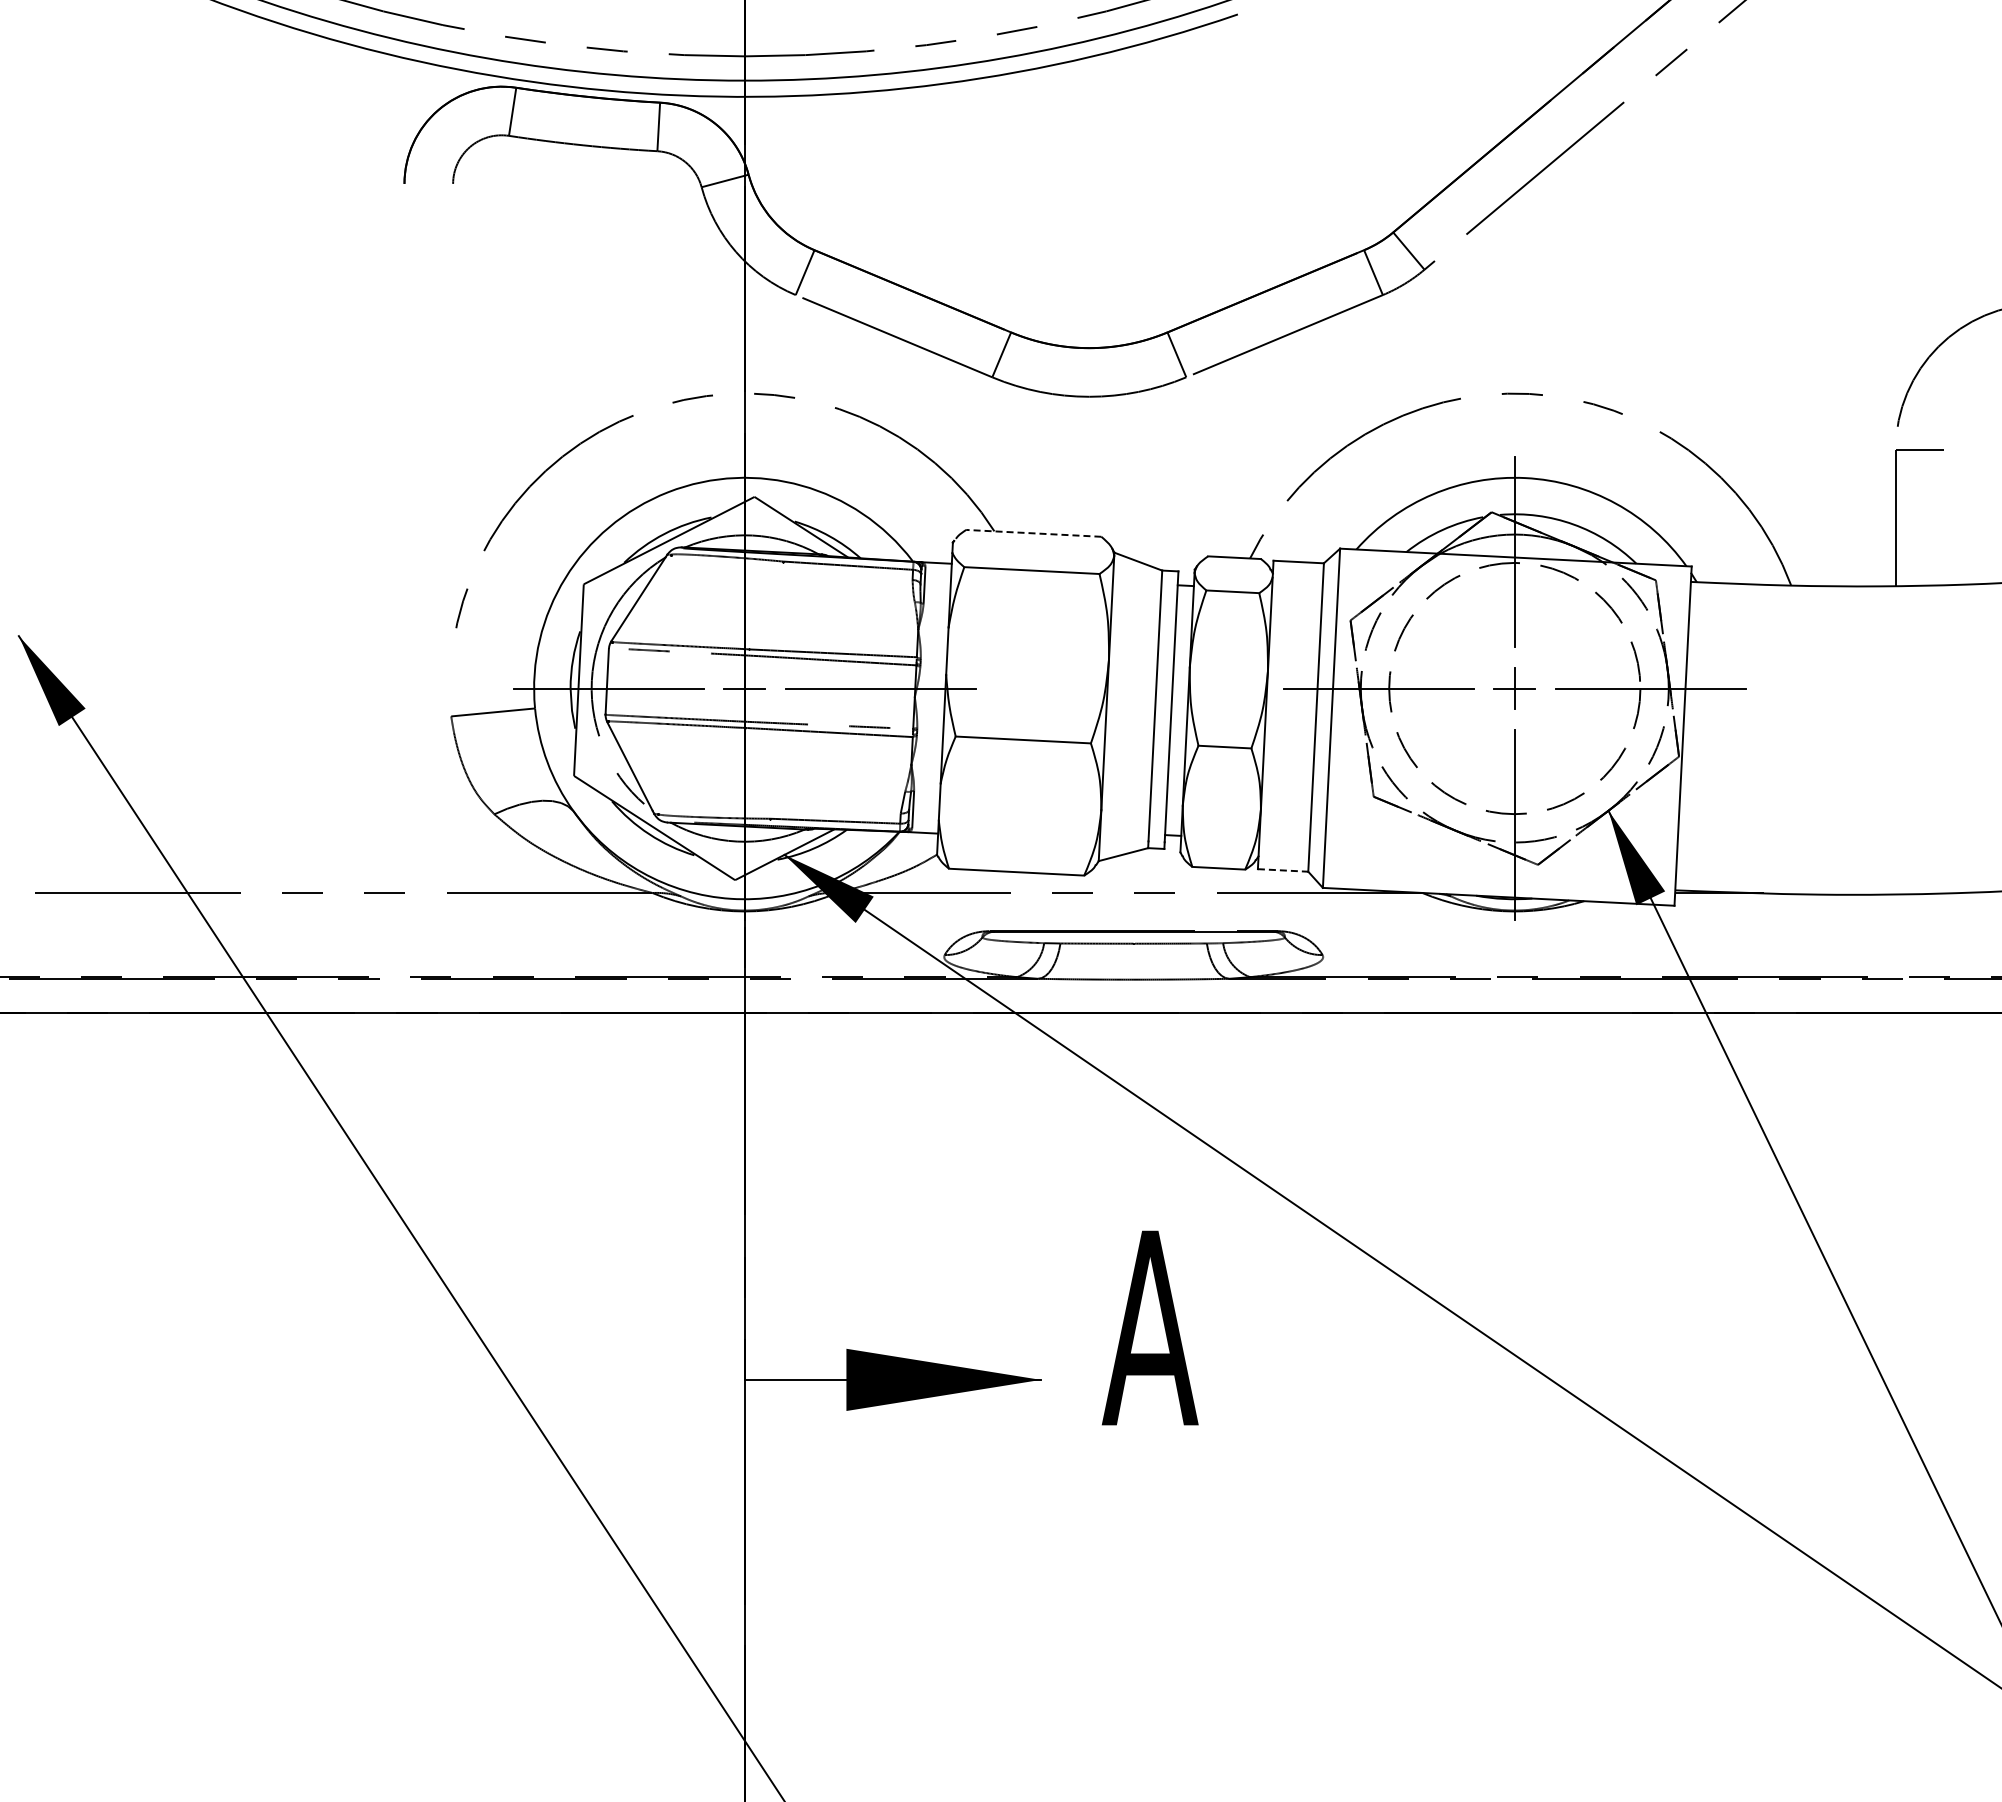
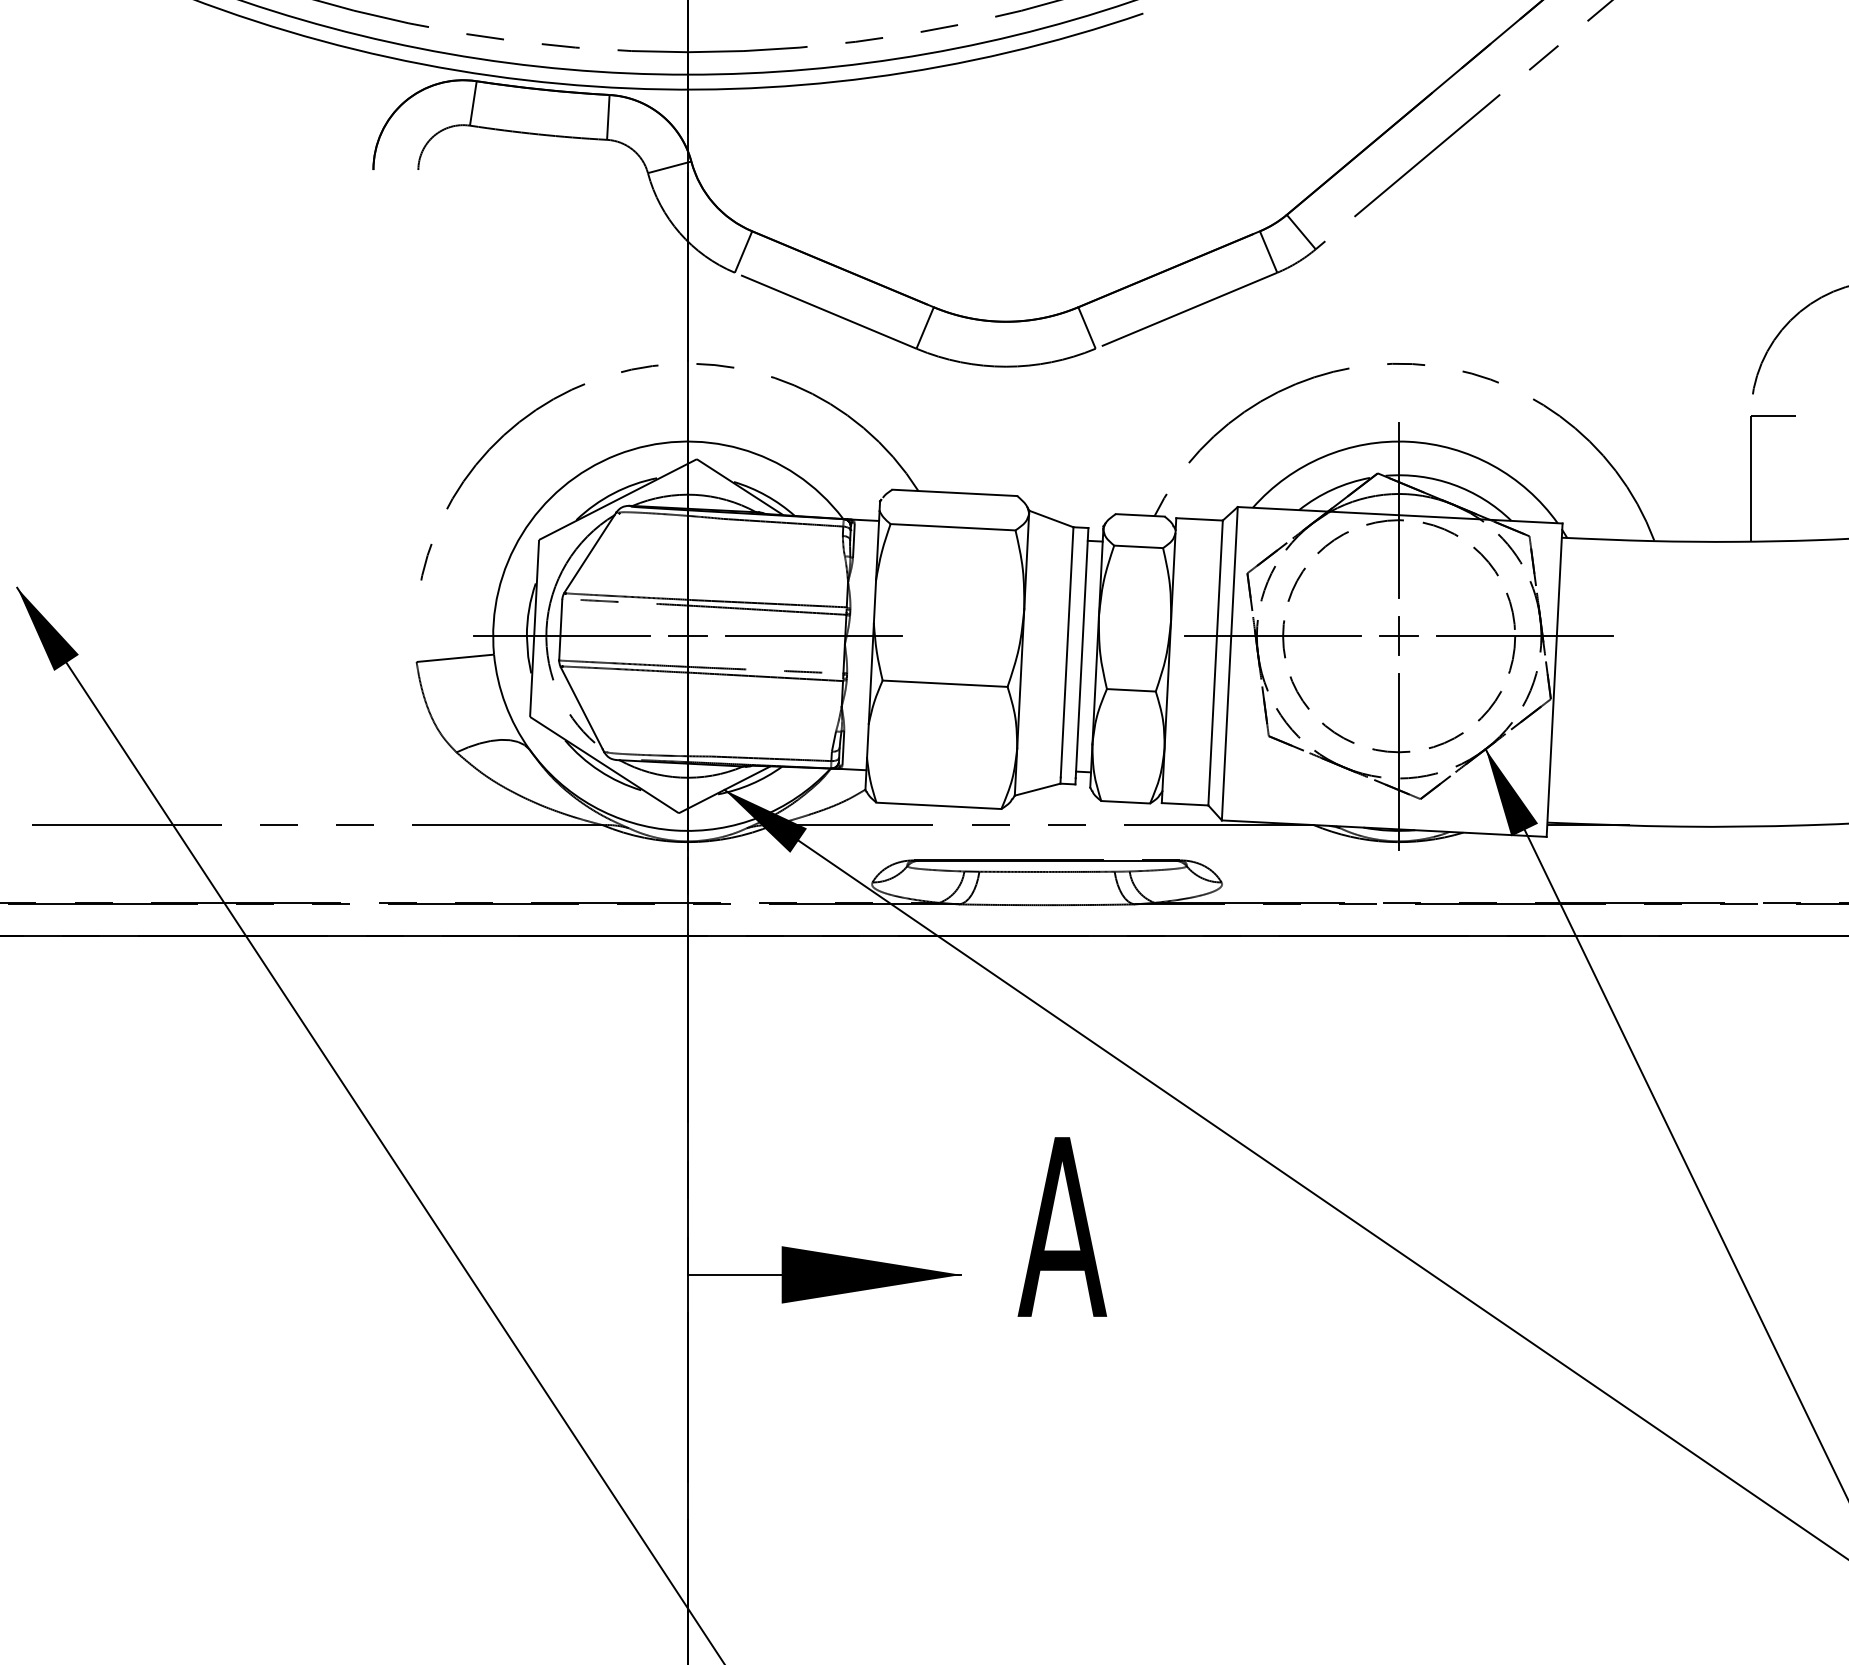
line: (1033, 533) -> (954, 493), dashed -> solid
line: (1283, 870) -> (1185, 804), dashed -> solid

